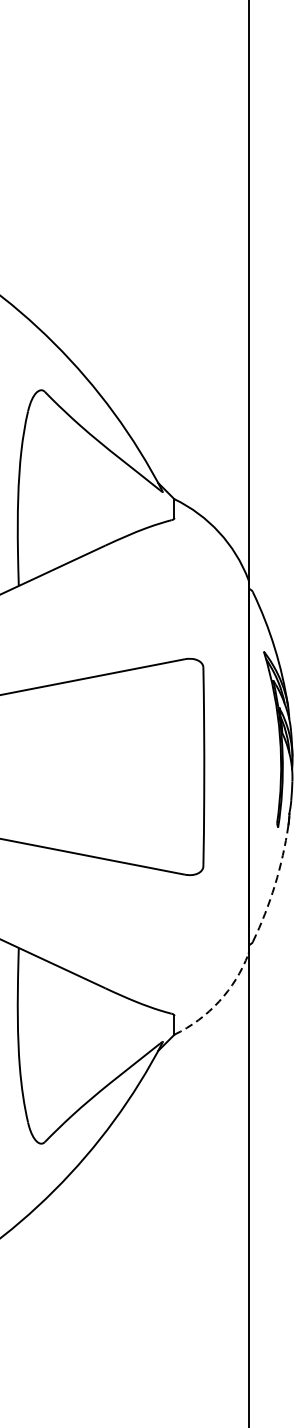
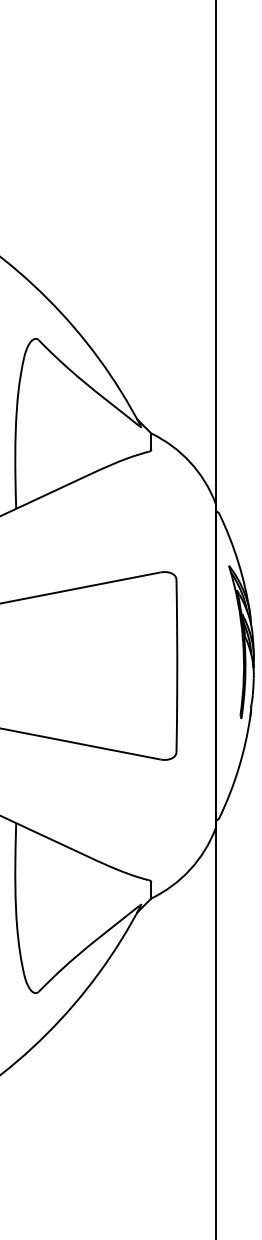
arc: (274, 885) -> (238, 768), dashed -> solid
arc: (219, 1001) -> (190, 869), dashed -> solid

